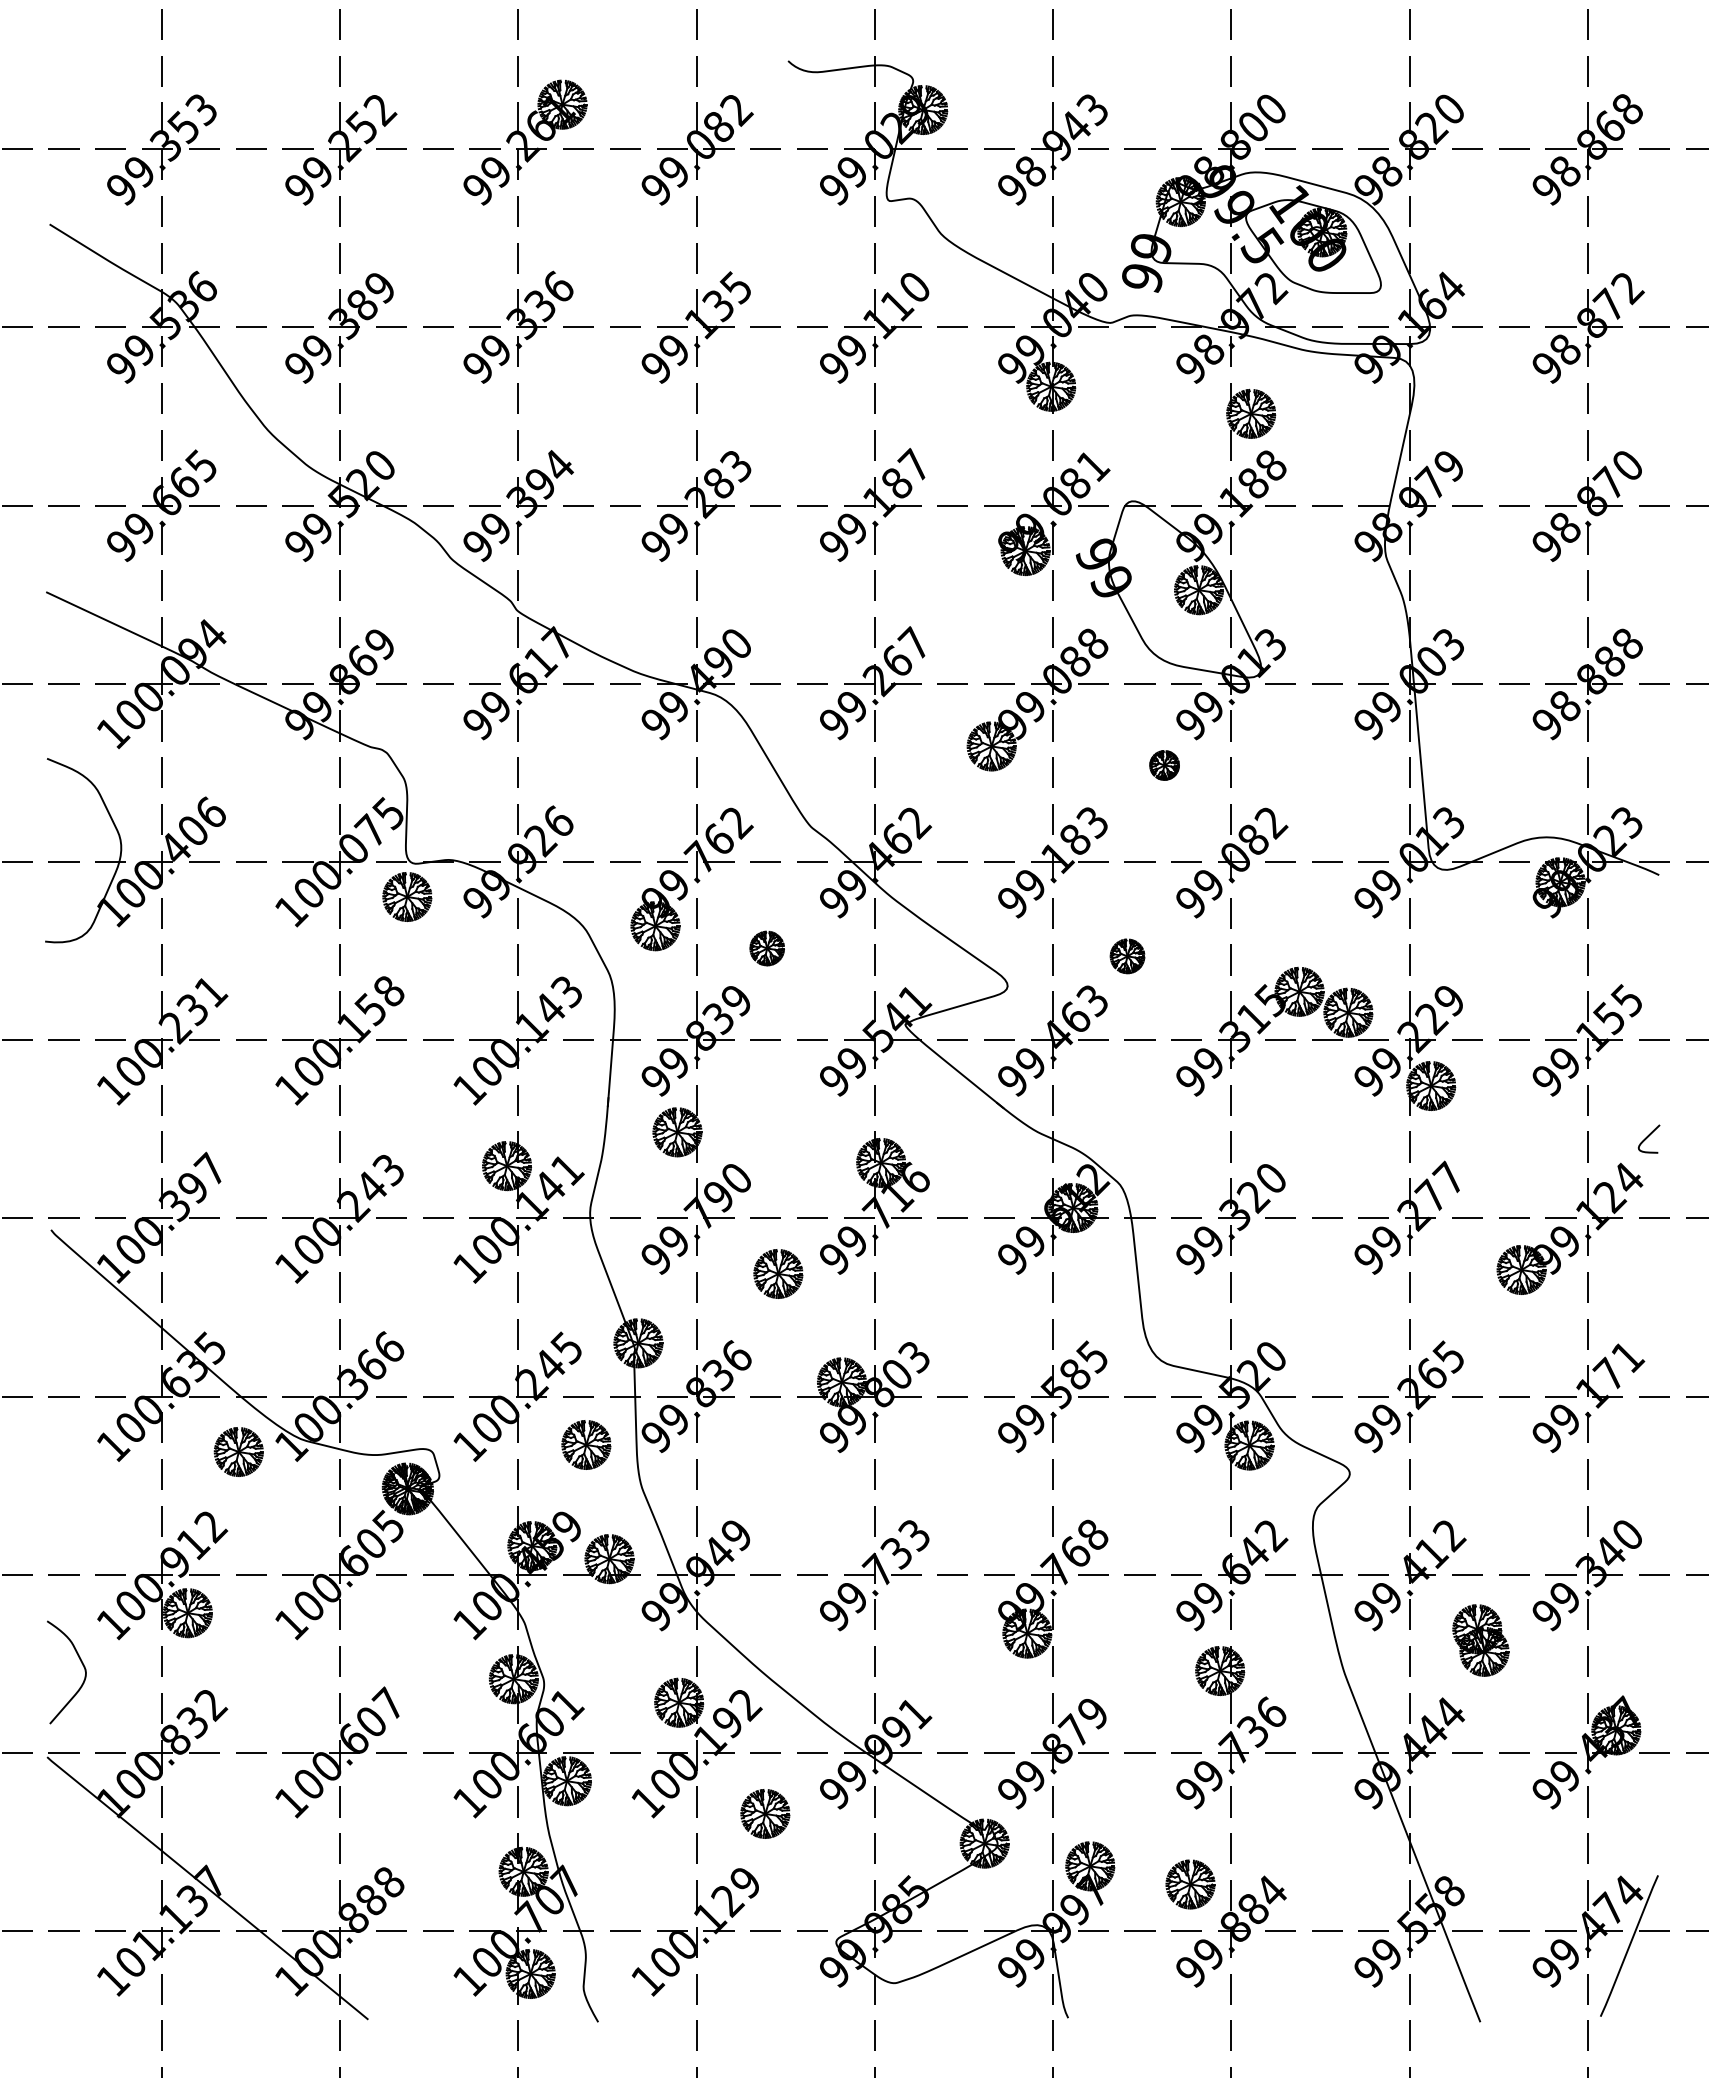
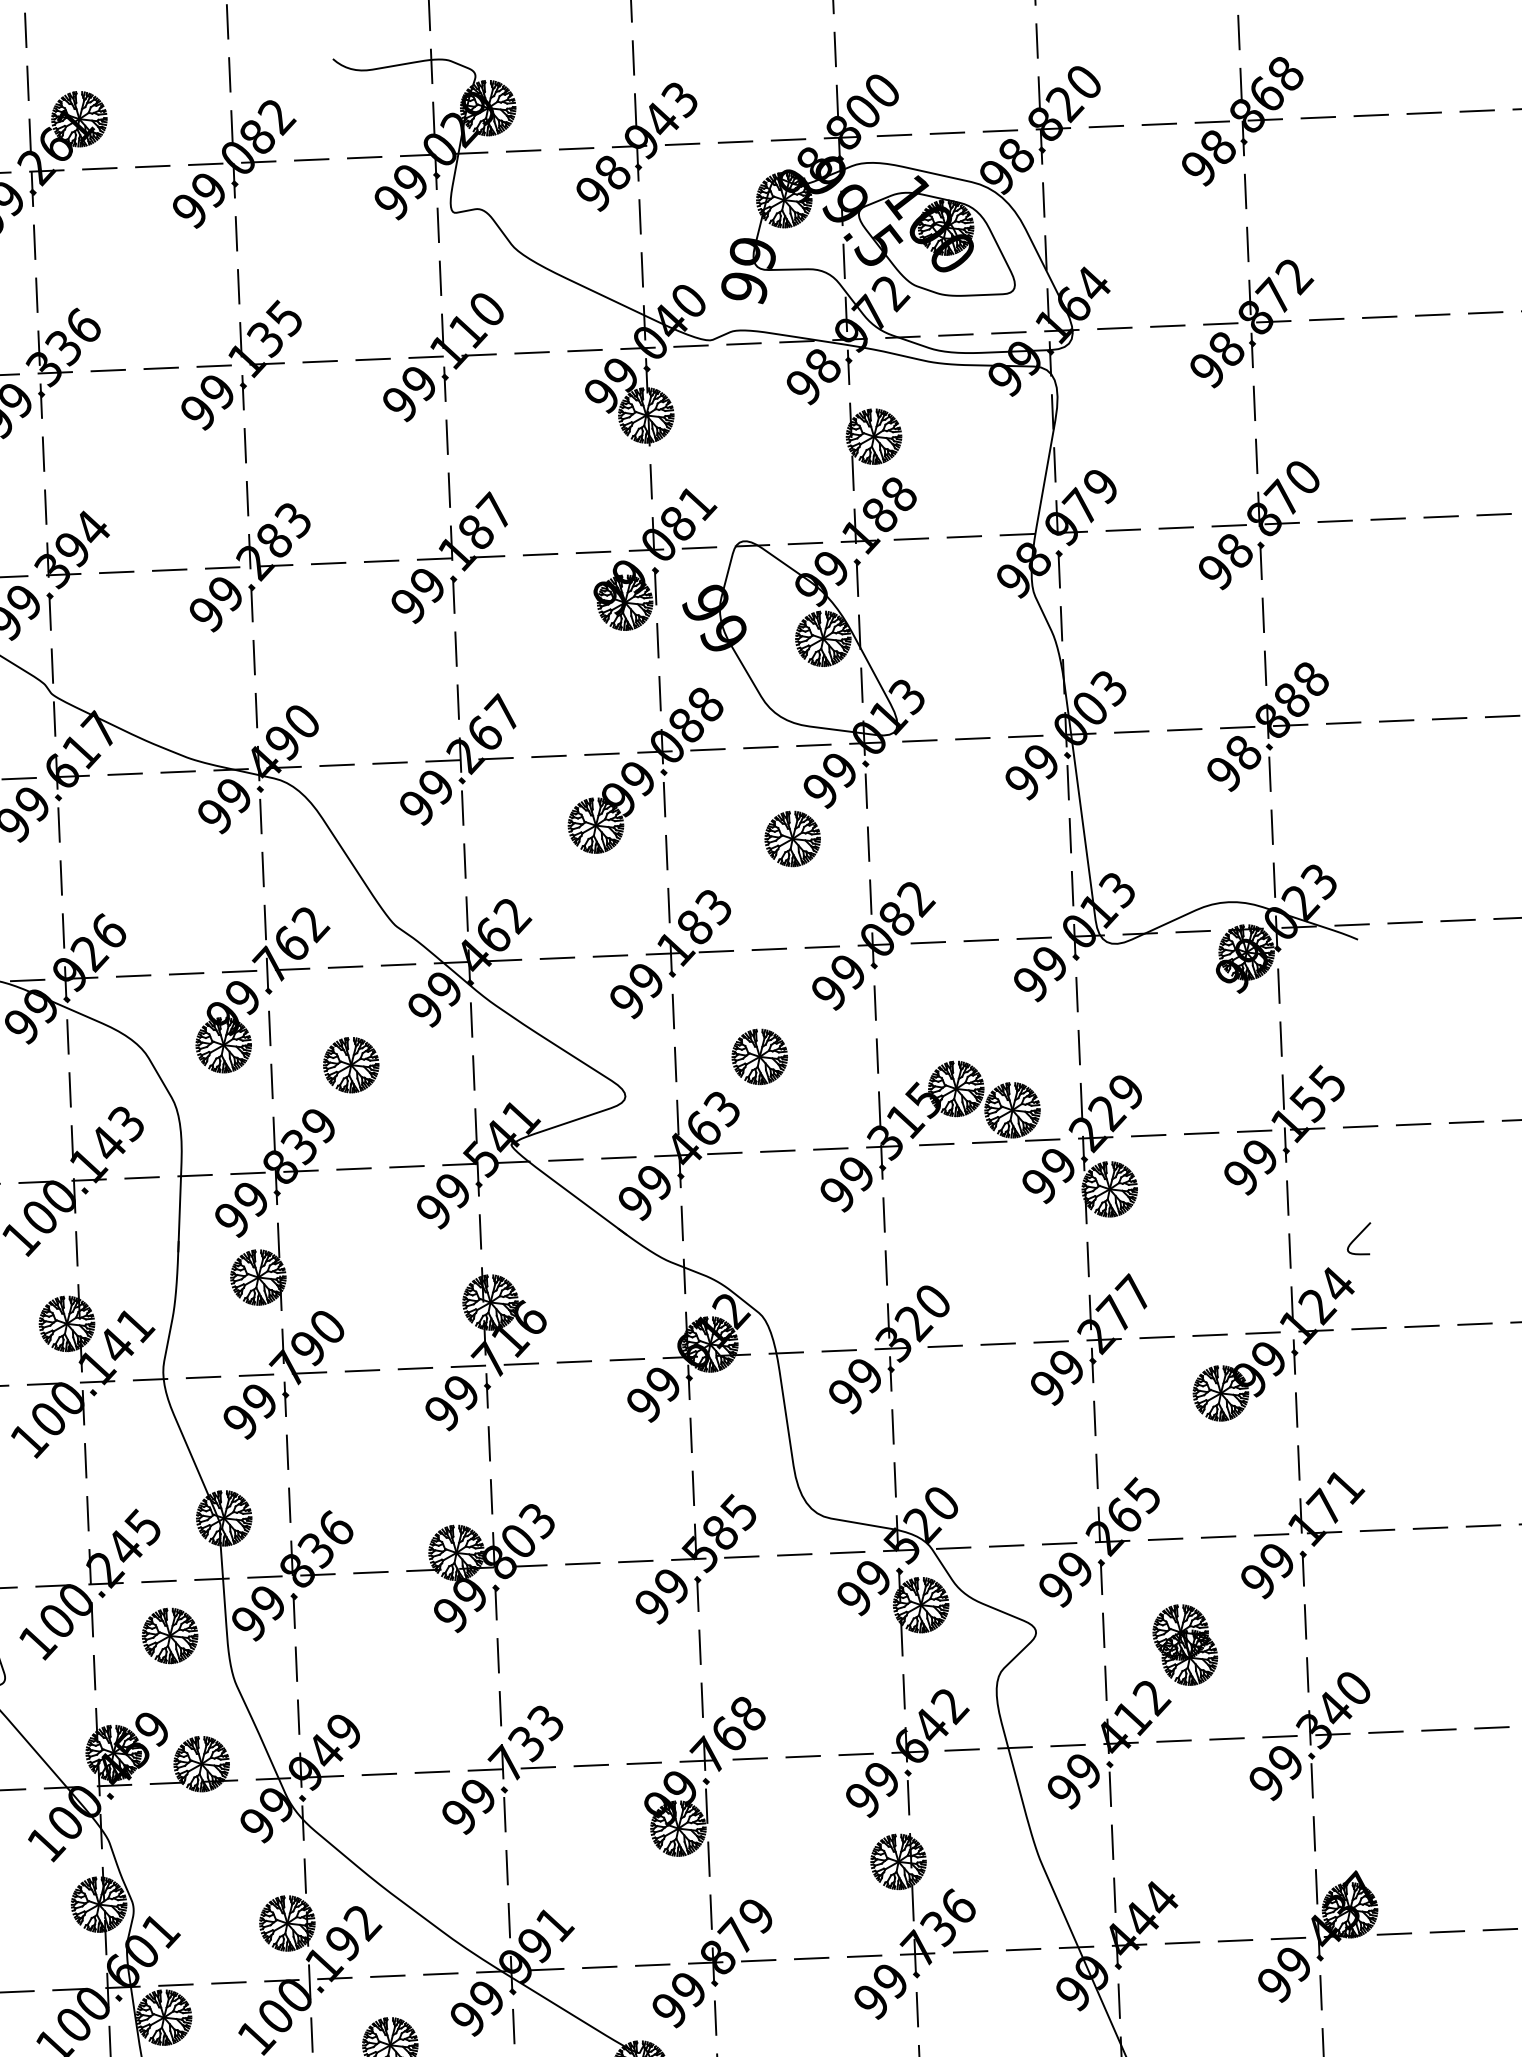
part: (1164, 765) -> (792, 838), size x1.67
part: (767, 948) -> (351, 1065), size x1.43
part: (1127, 956) -> (759, 1057), size x1.43
part: (778, 1273) -> (379, 1432), removed
part: (1480, 1640) -> (1184, 1645), moved

